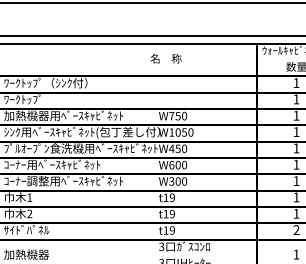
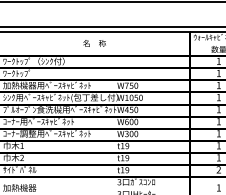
text: (165, 58) -> (94, 43), moved

